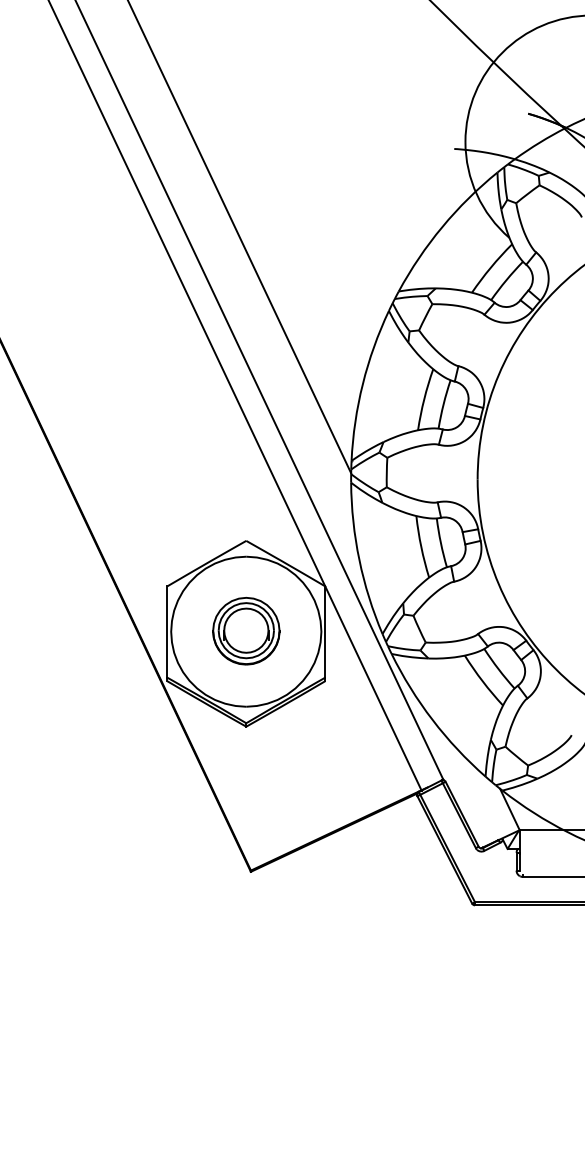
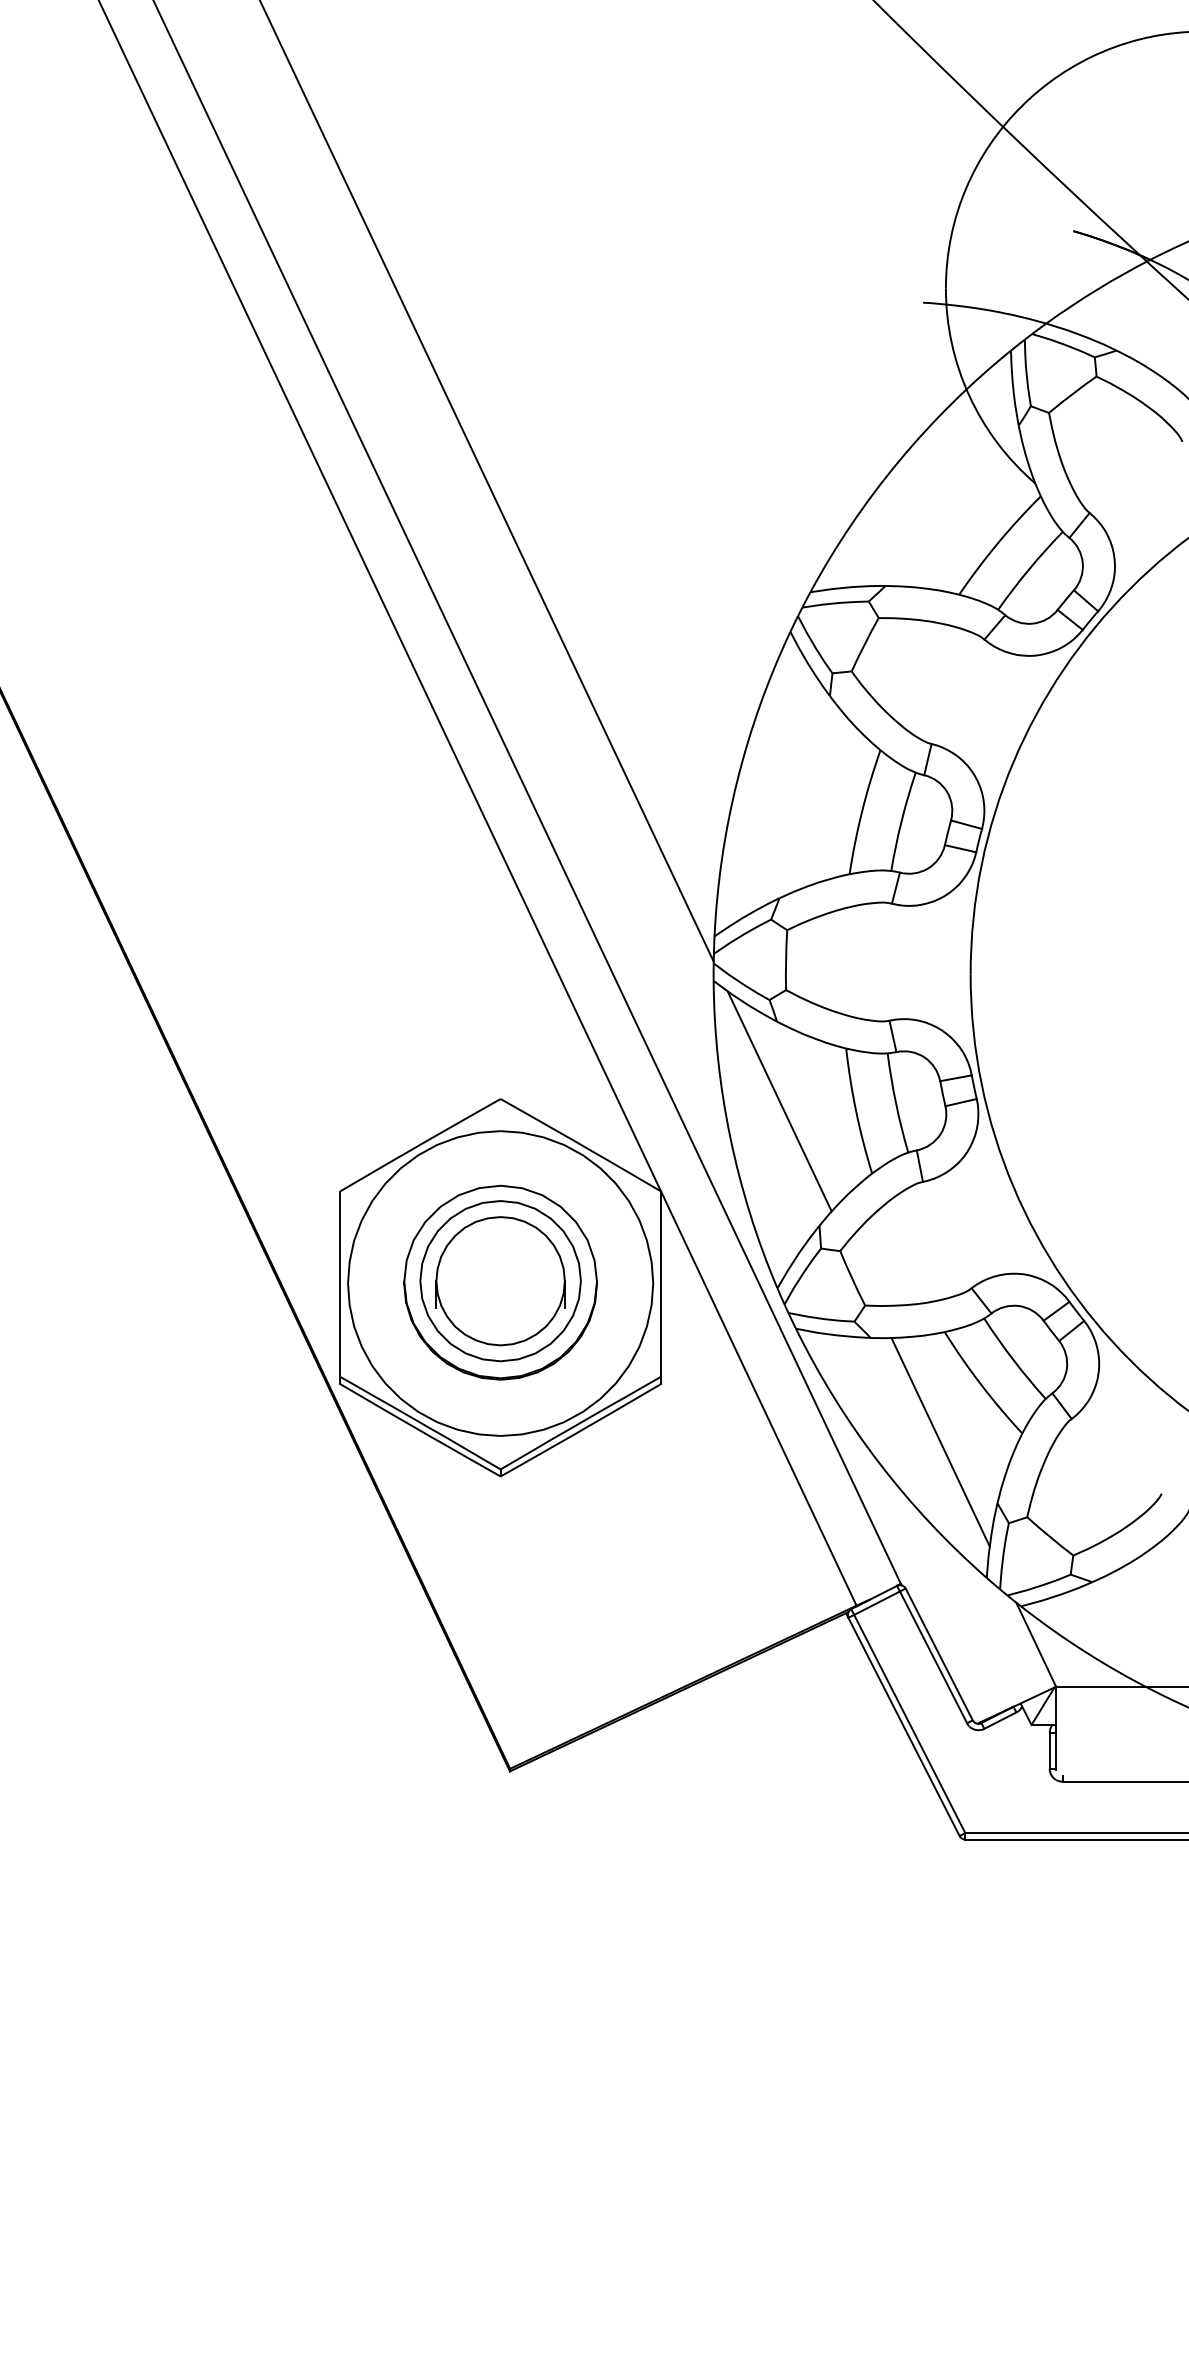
line: (383, 541) -> (779, 1100), added
part: (246, 630) -> (501, 1281), size x1.43
line: (462, 709) -> (939, 1441), added

